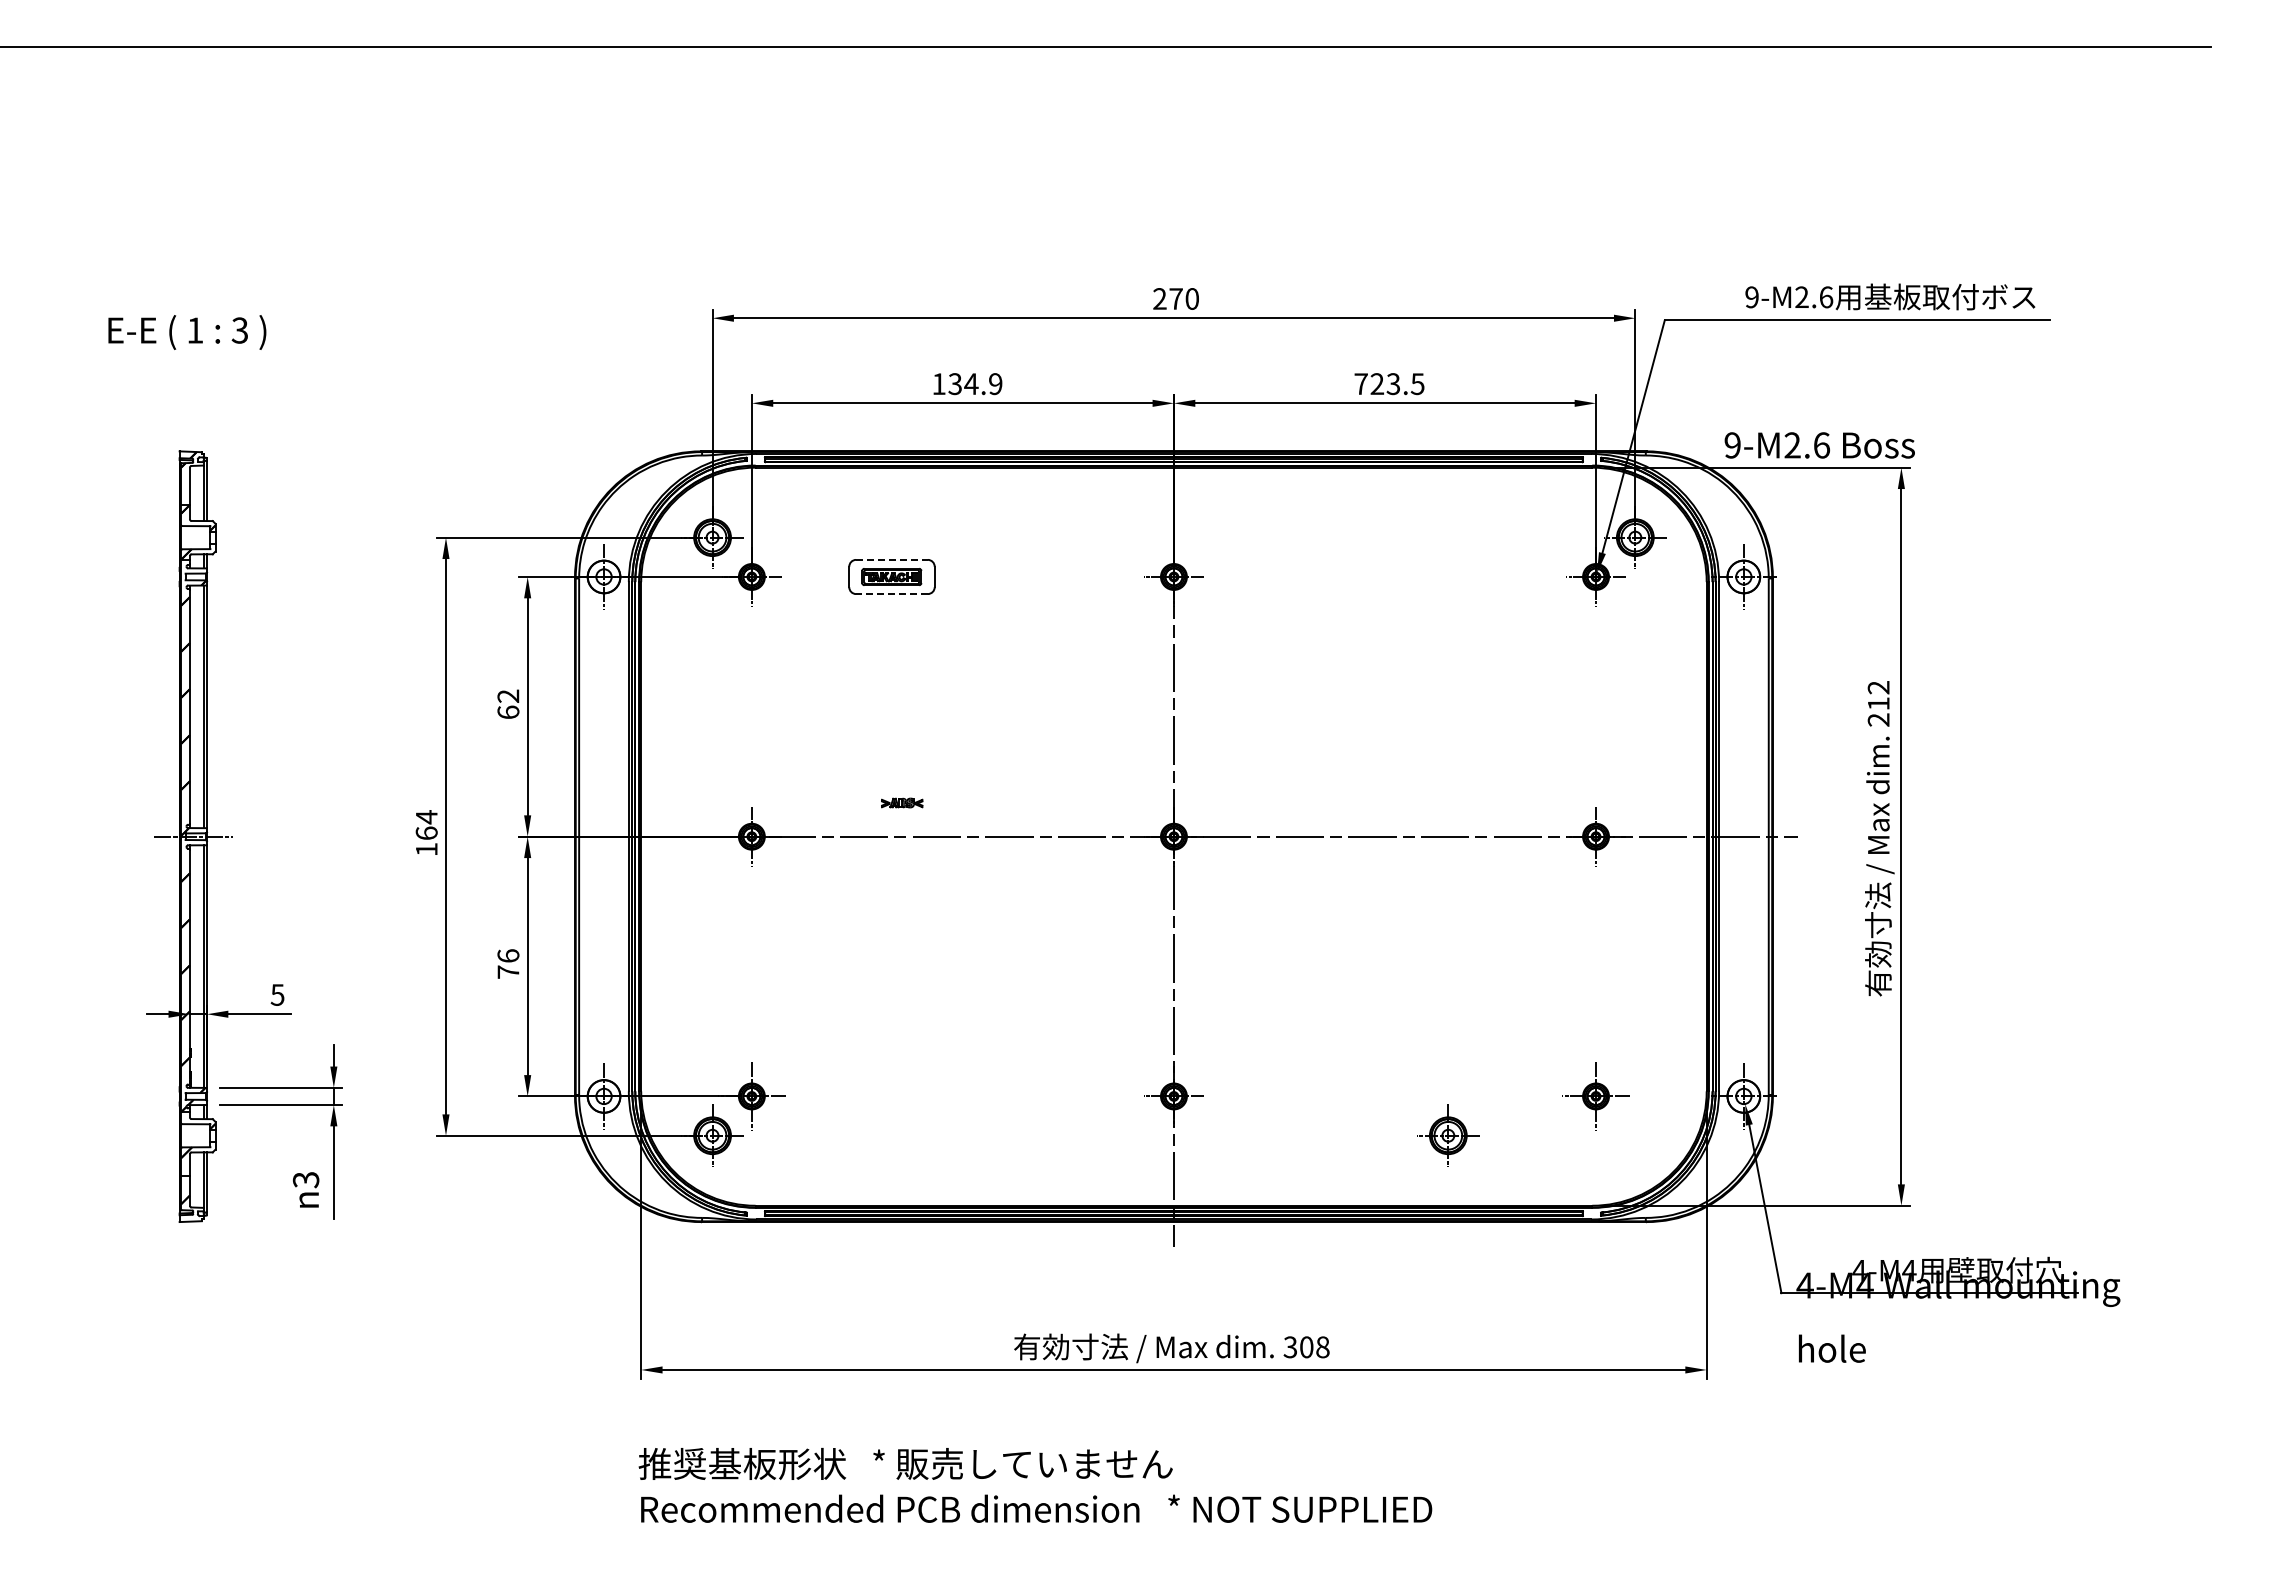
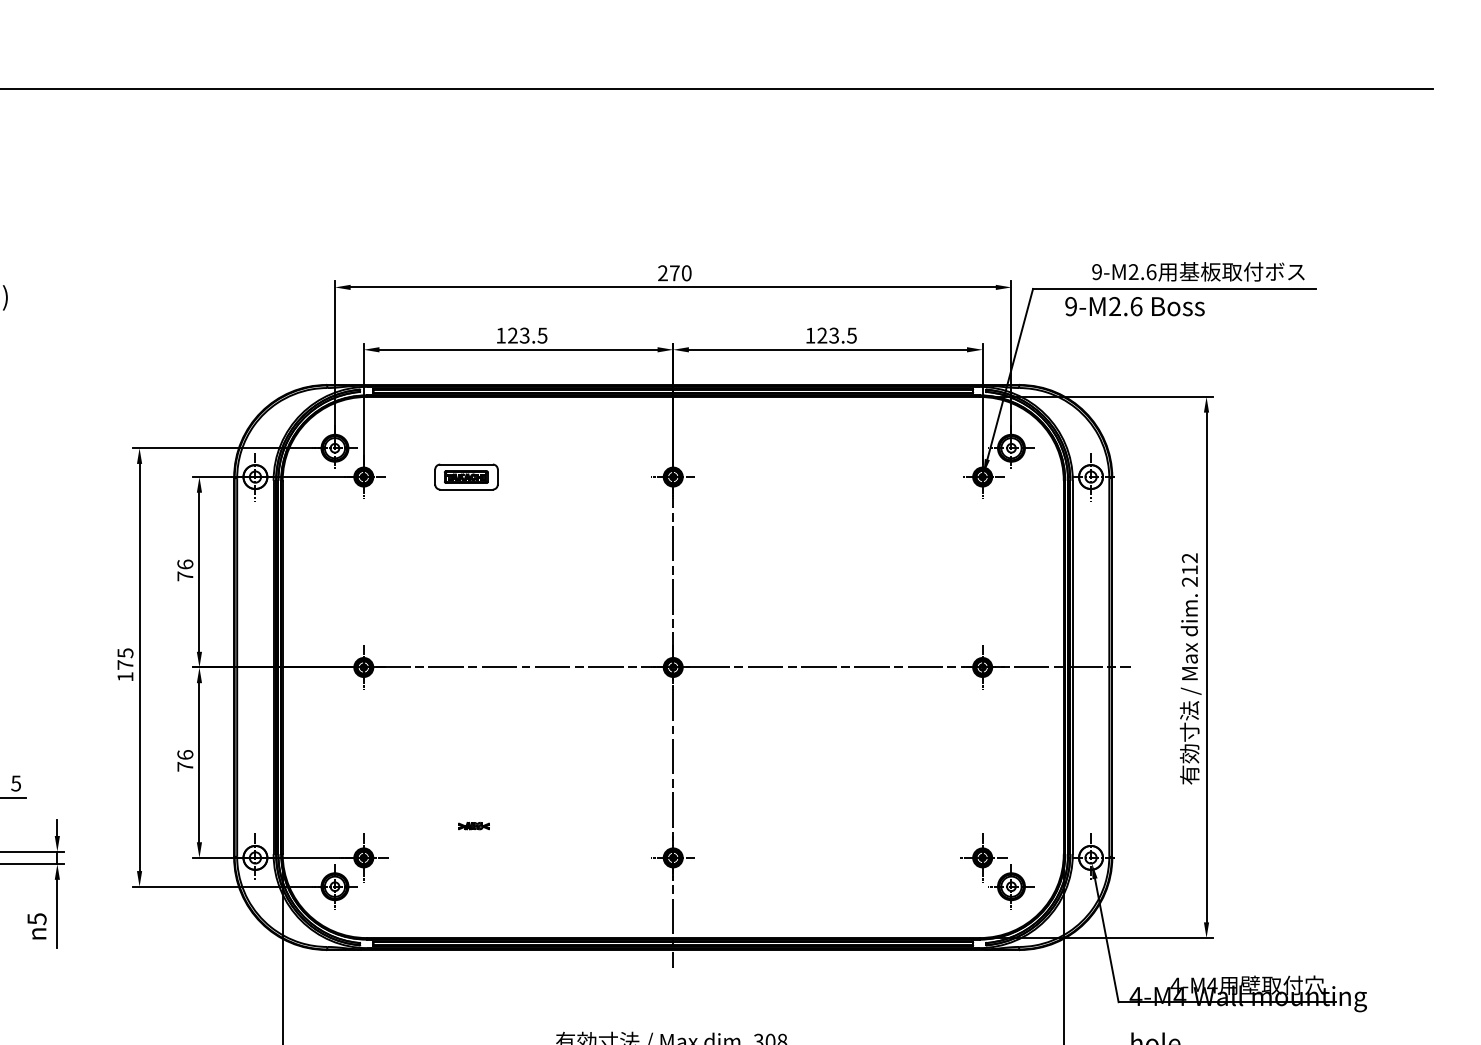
text: (1360, 383) -> (809, 335), 723.5 -> 123.5
text: (975, 384) -> (527, 335), 134.9 -> 123.5
text: (1819, 445) -> (1134, 306), moved
line: (891, 559) -> (466, 464), dashed -> solid
line: (891, 594) -> (466, 489), dashed -> solid
text: (508, 703) -> (185, 569), 62 -> 76
part: (902, 802) -> (474, 825), moved
text: (426, 824) -> (125, 658), 164 -> 175
part: (1448, 1135) -> (1011, 886), moved
text: (305, 1179) -> (36, 918), 3 -> 5

